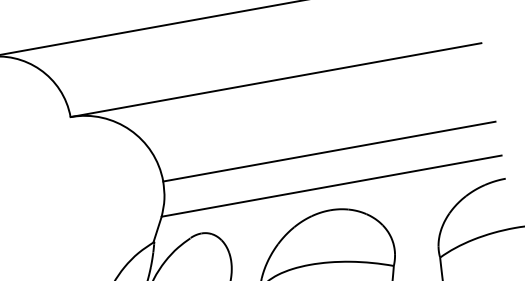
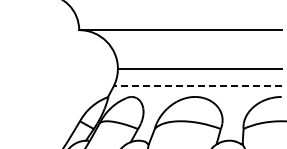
line: (330, 186) -> (197, 85), solid -> dashed

